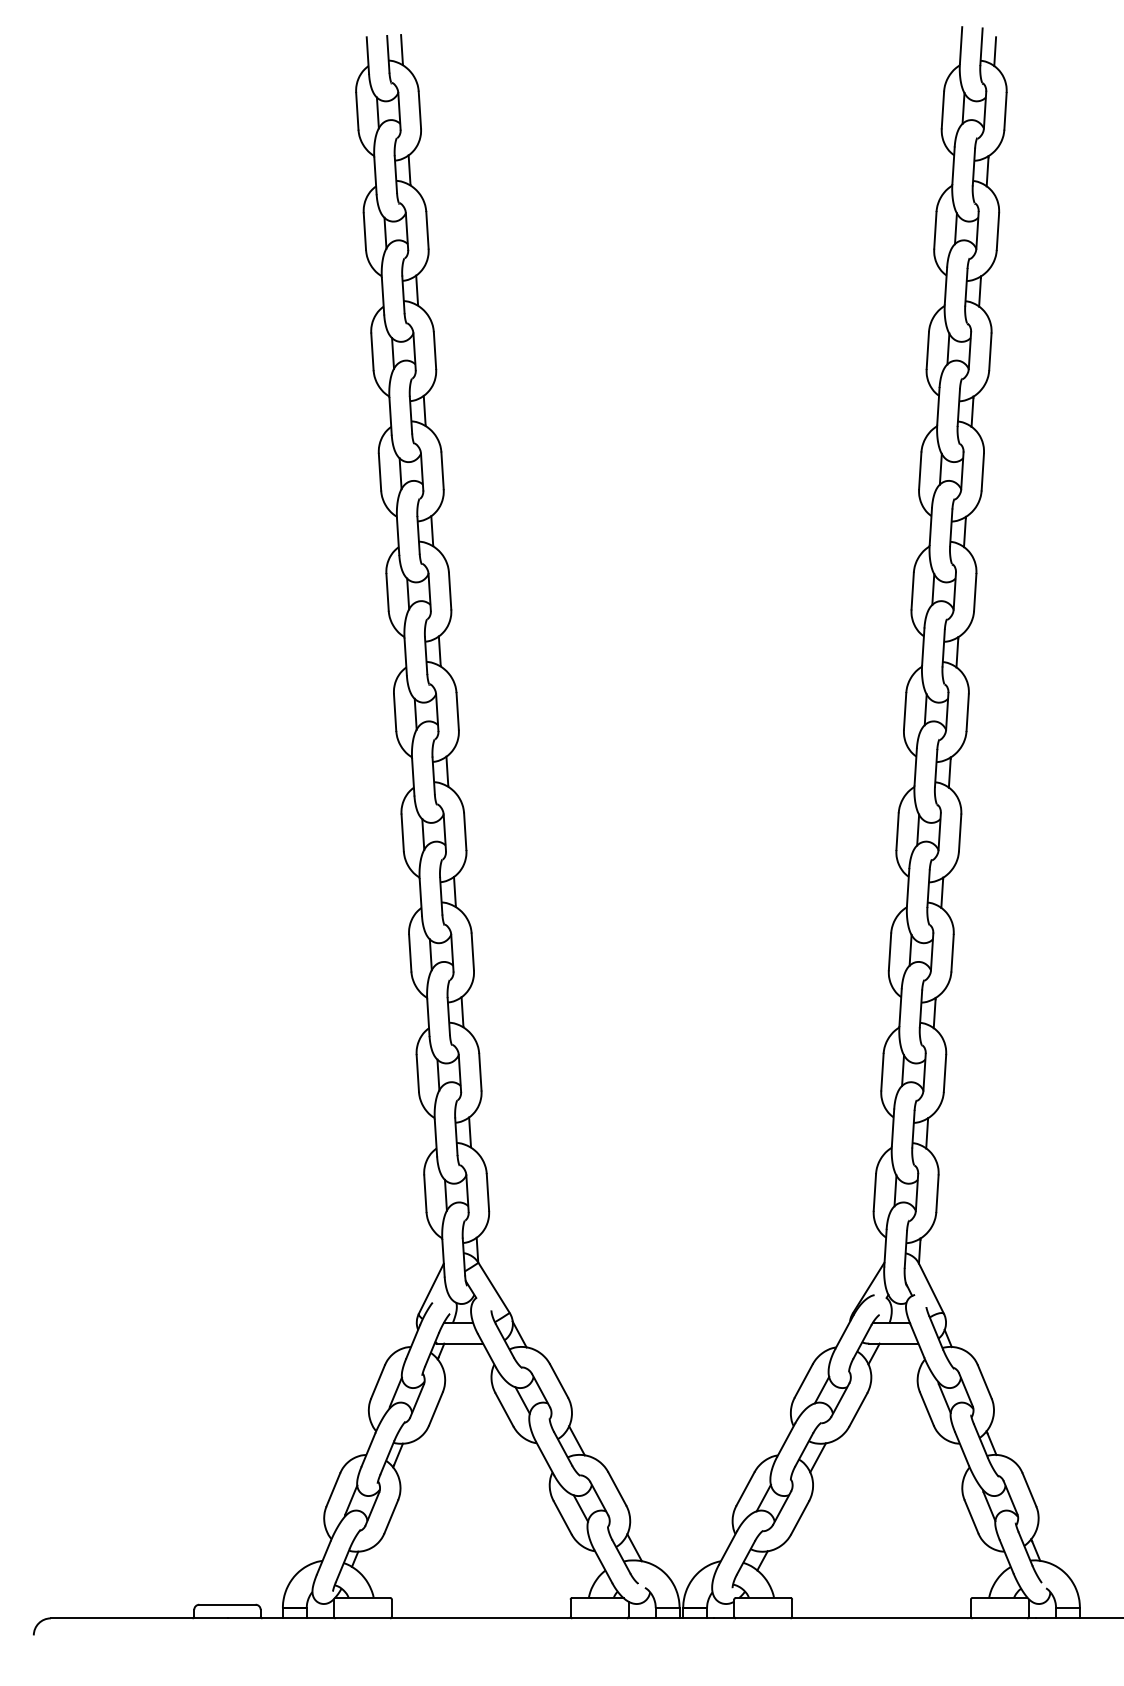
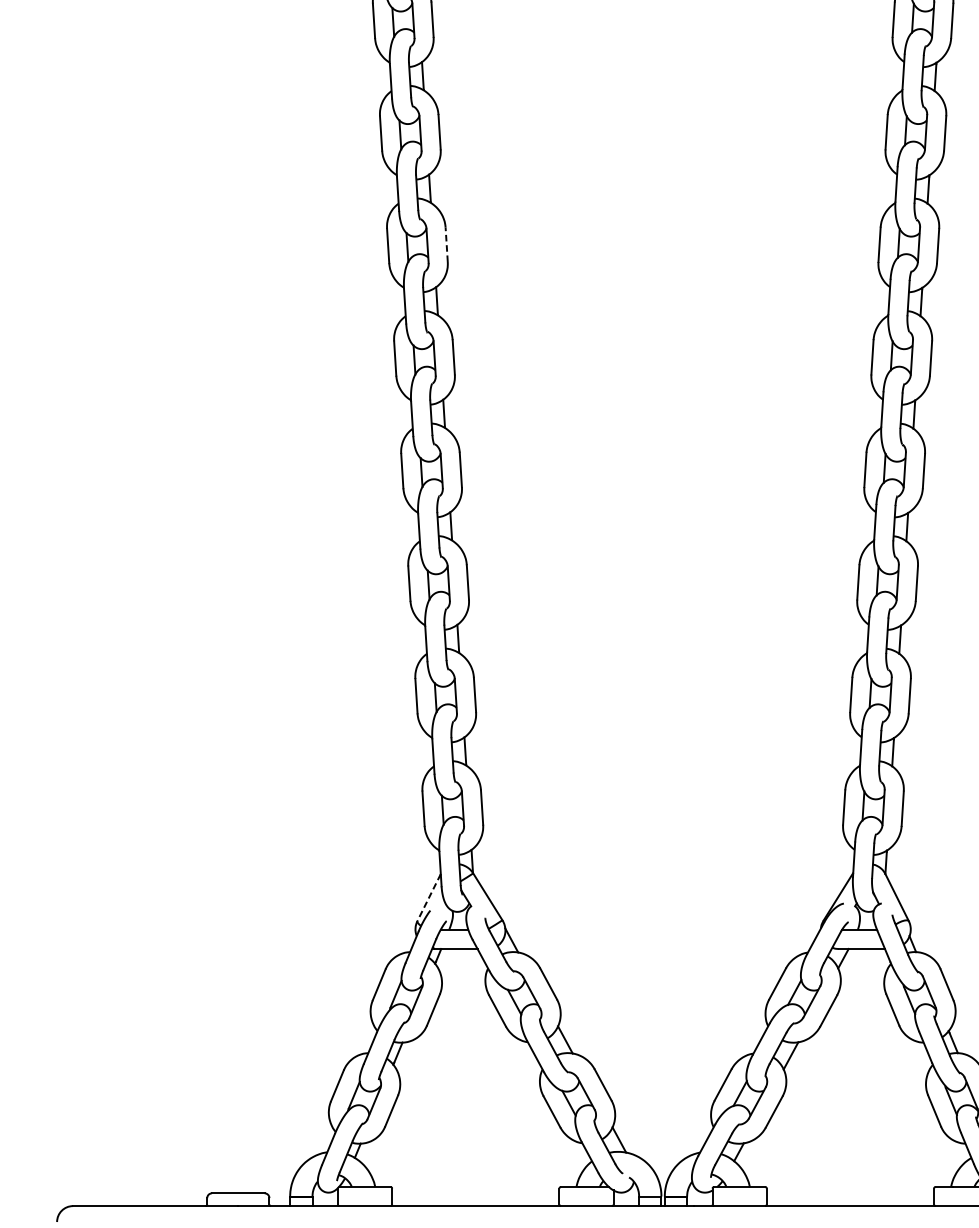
line: (450, 590) -> (447, 244), solid -> dashed
line: (431, 1288) -> (429, 897), solid -> dashed

